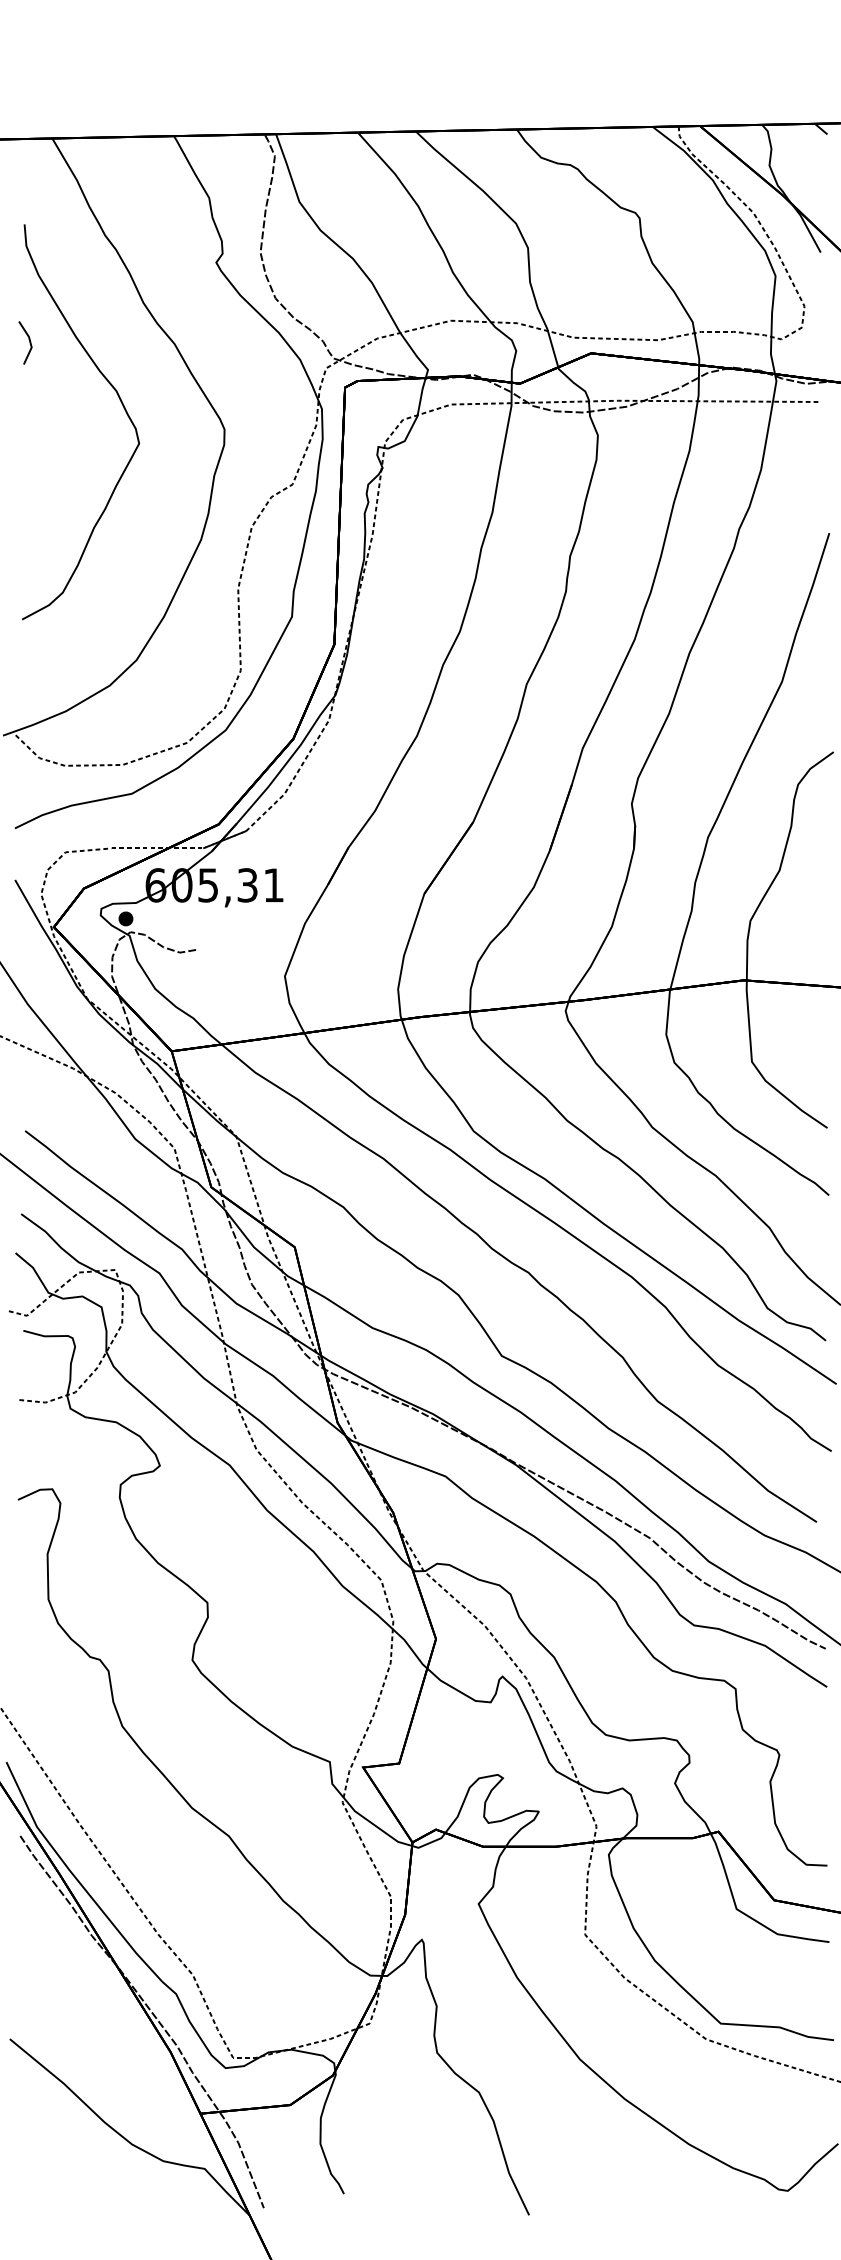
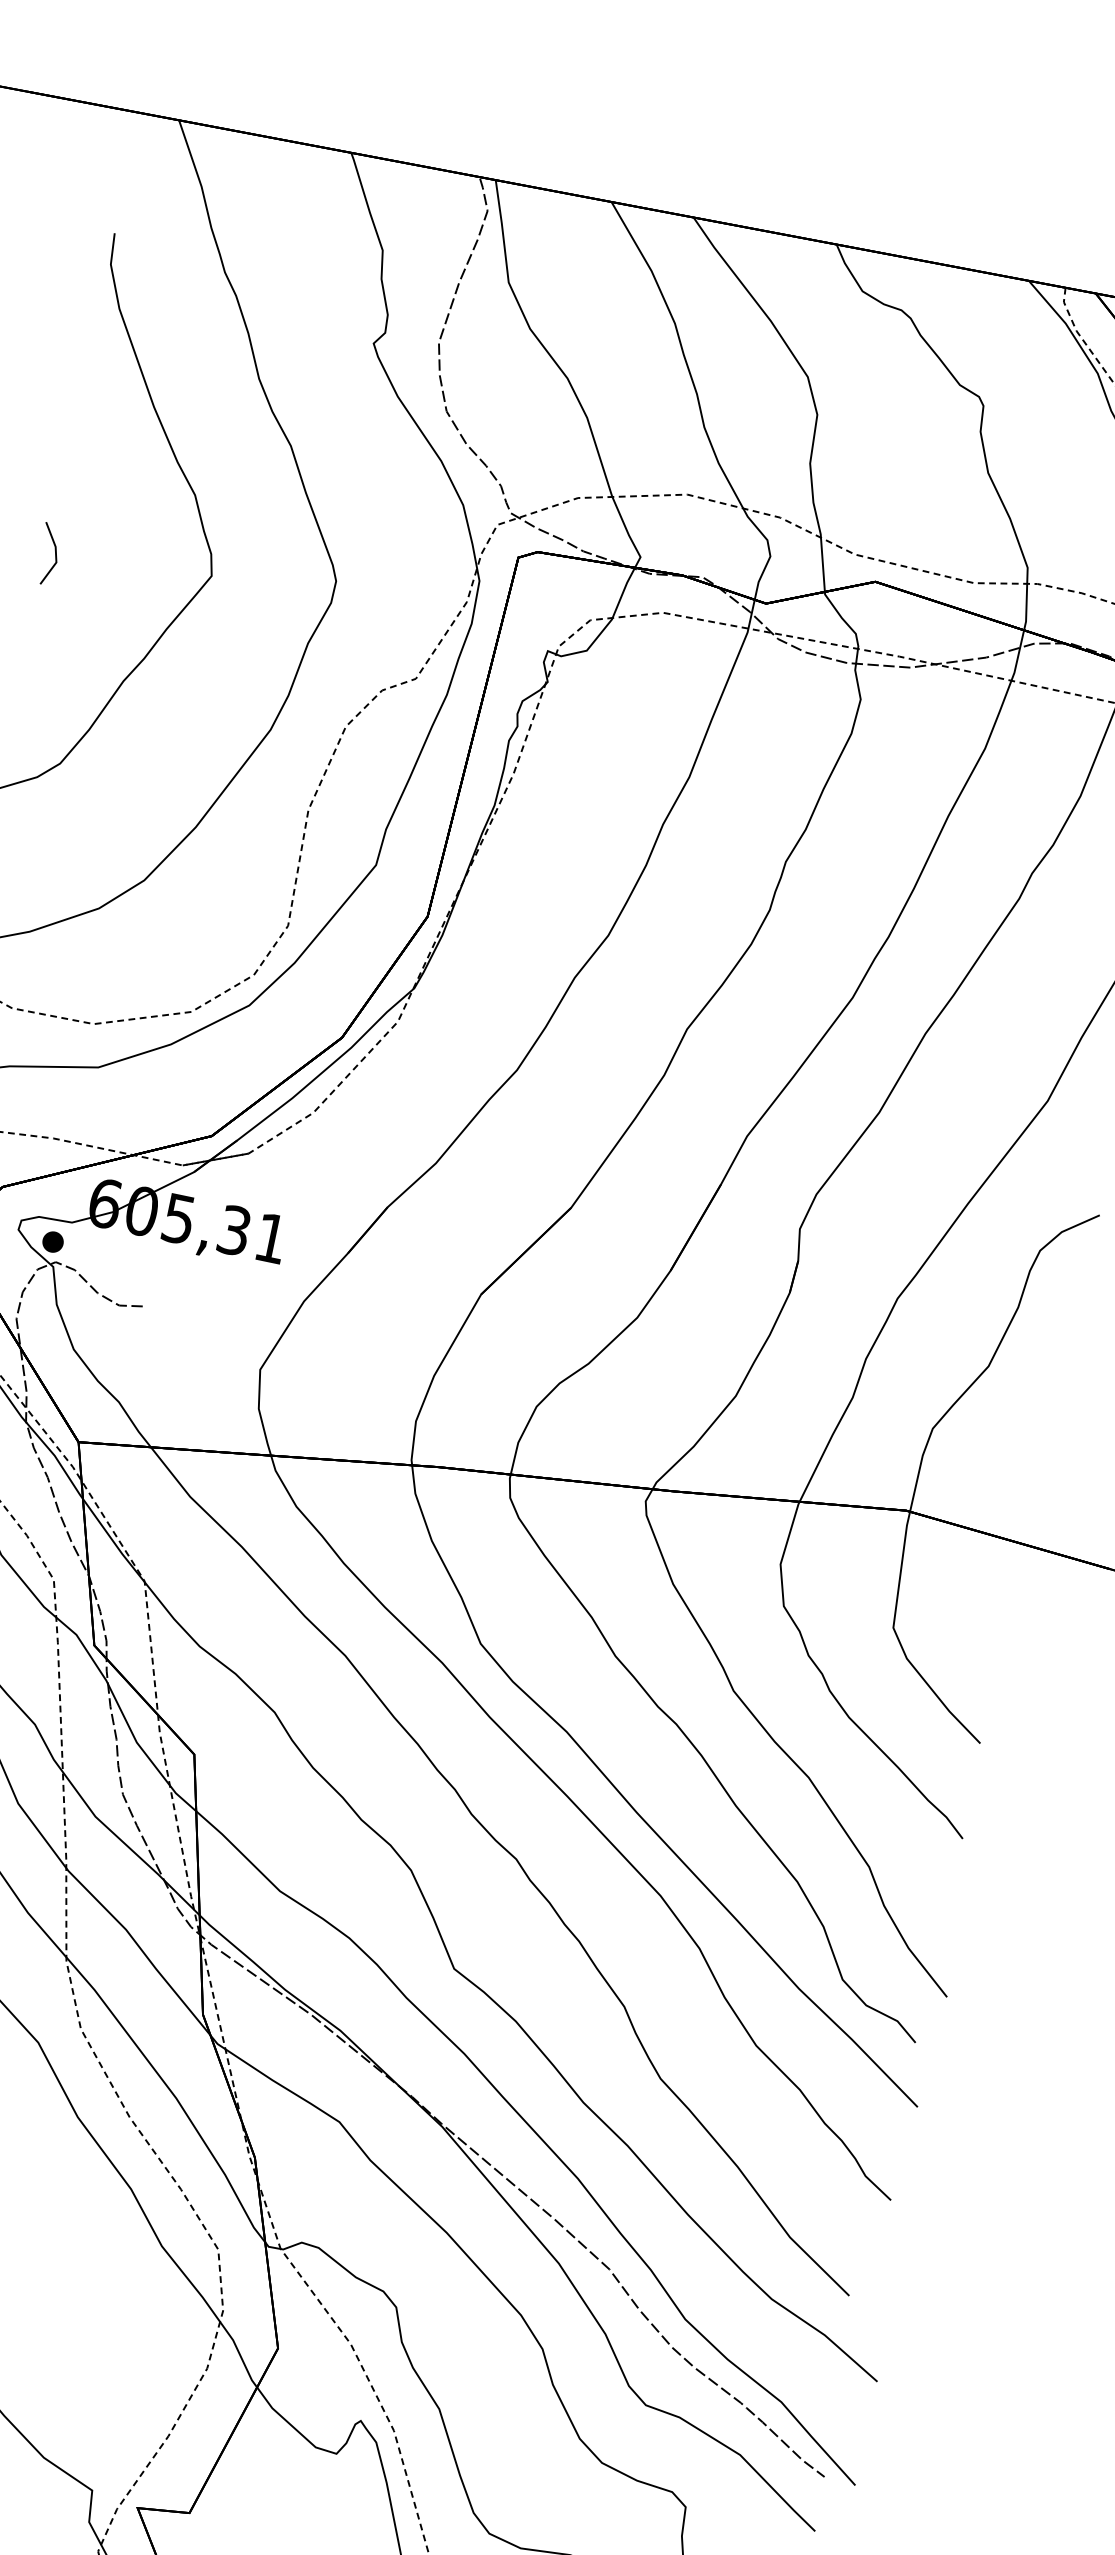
line: (29, 342) -> (54, 554), moved

